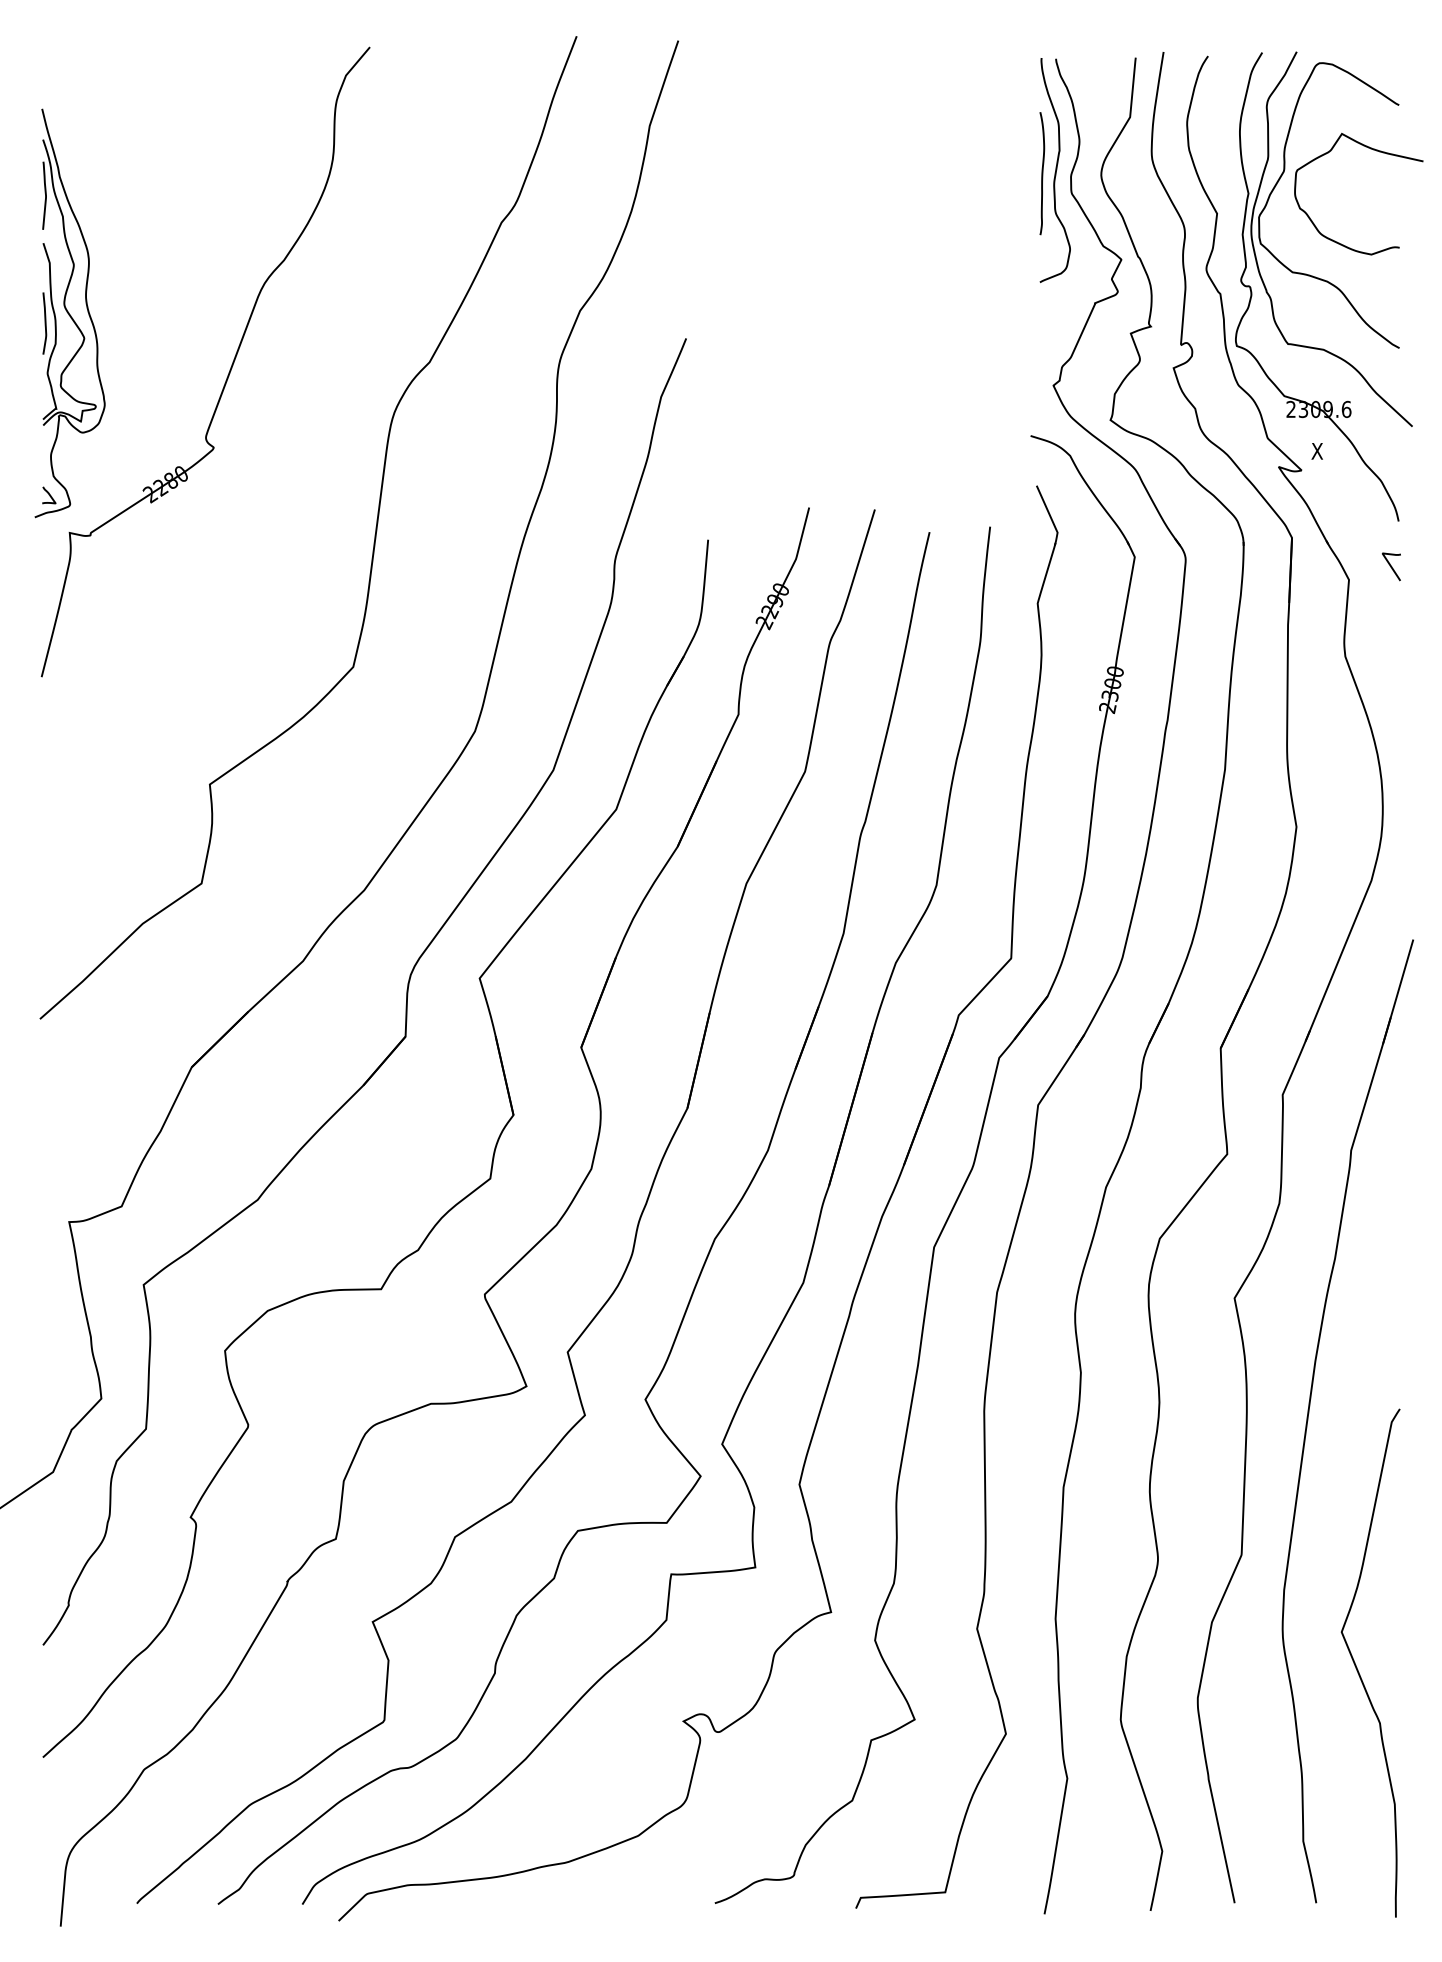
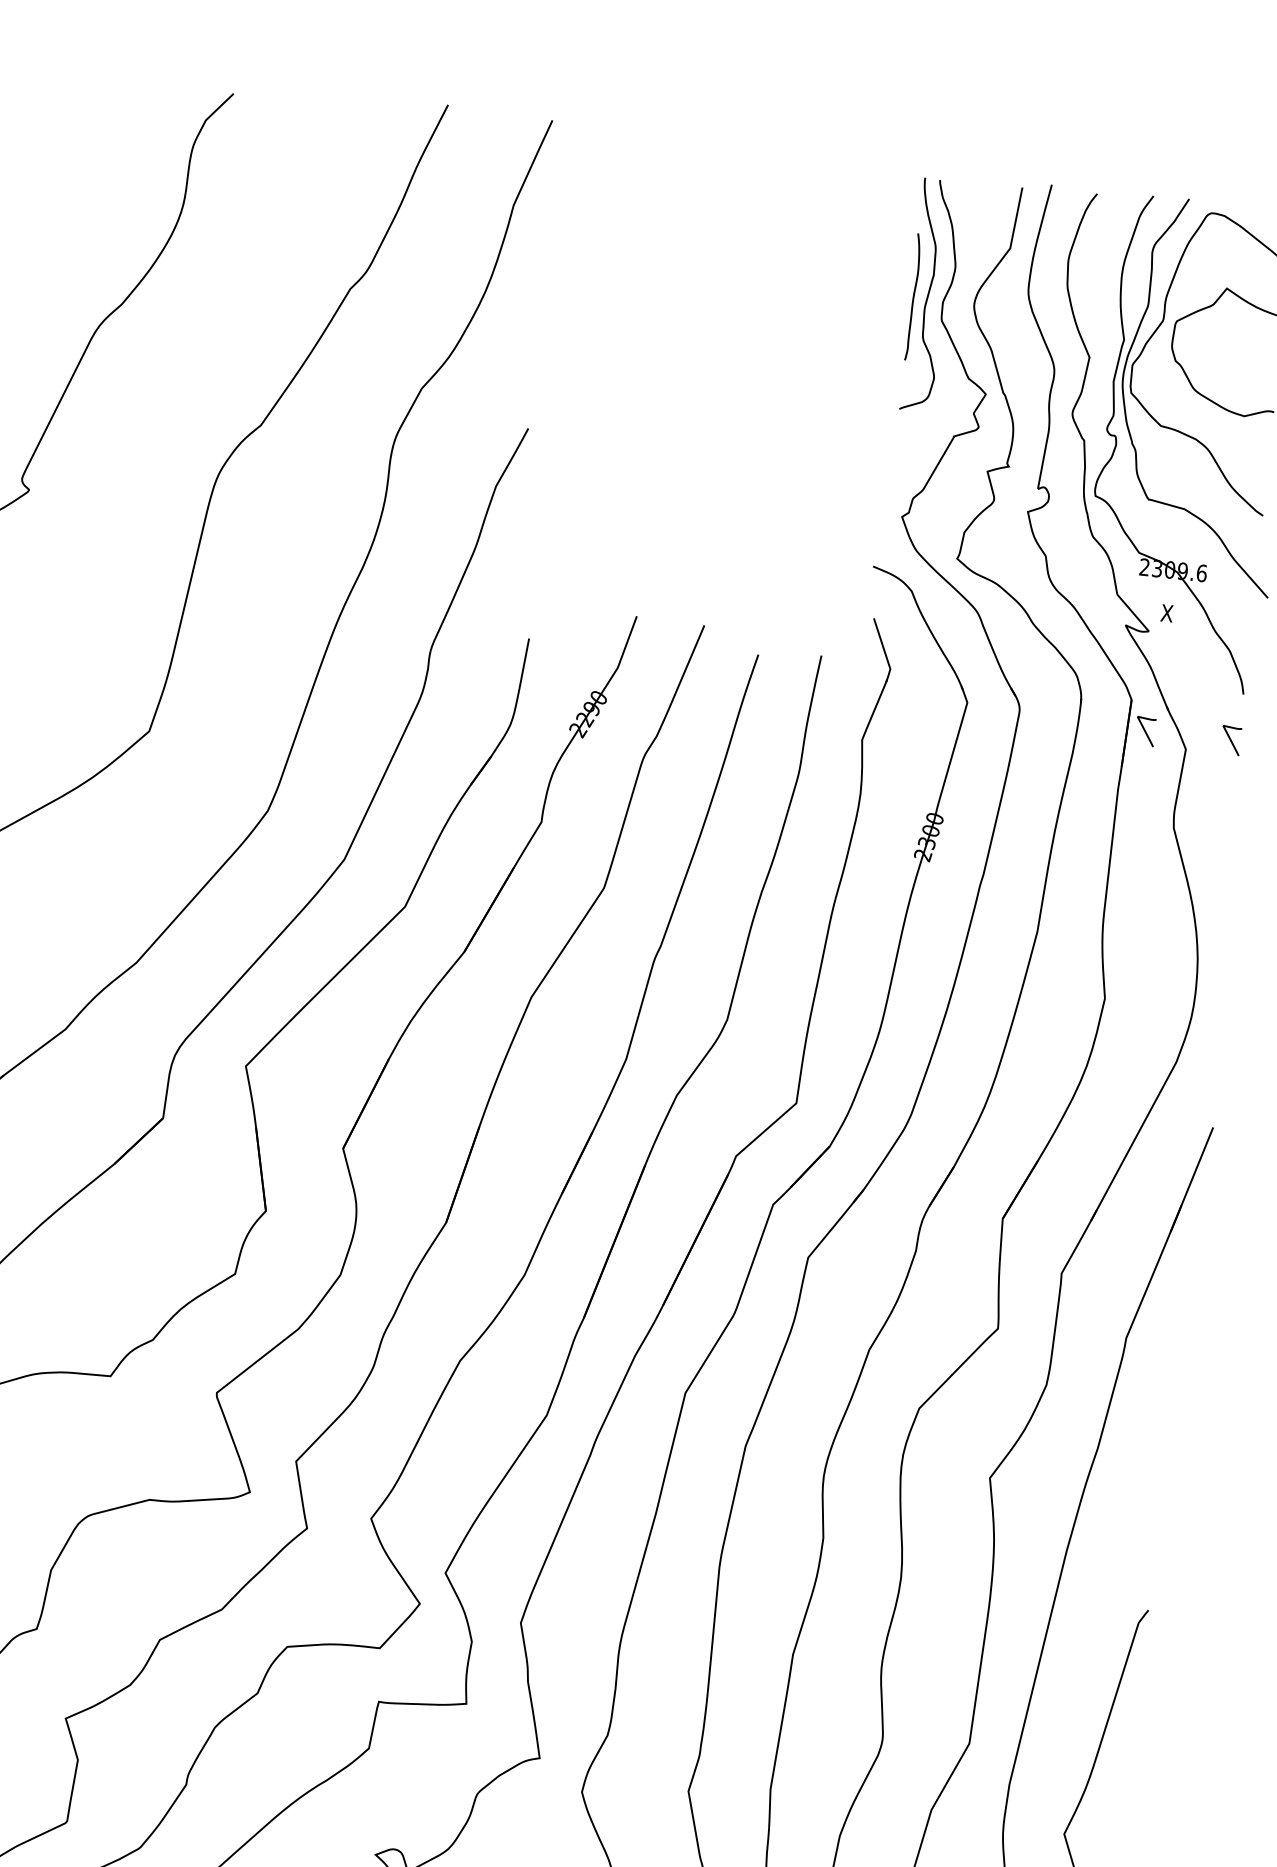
curve: (1308, 566) -> (1145, 731), added

